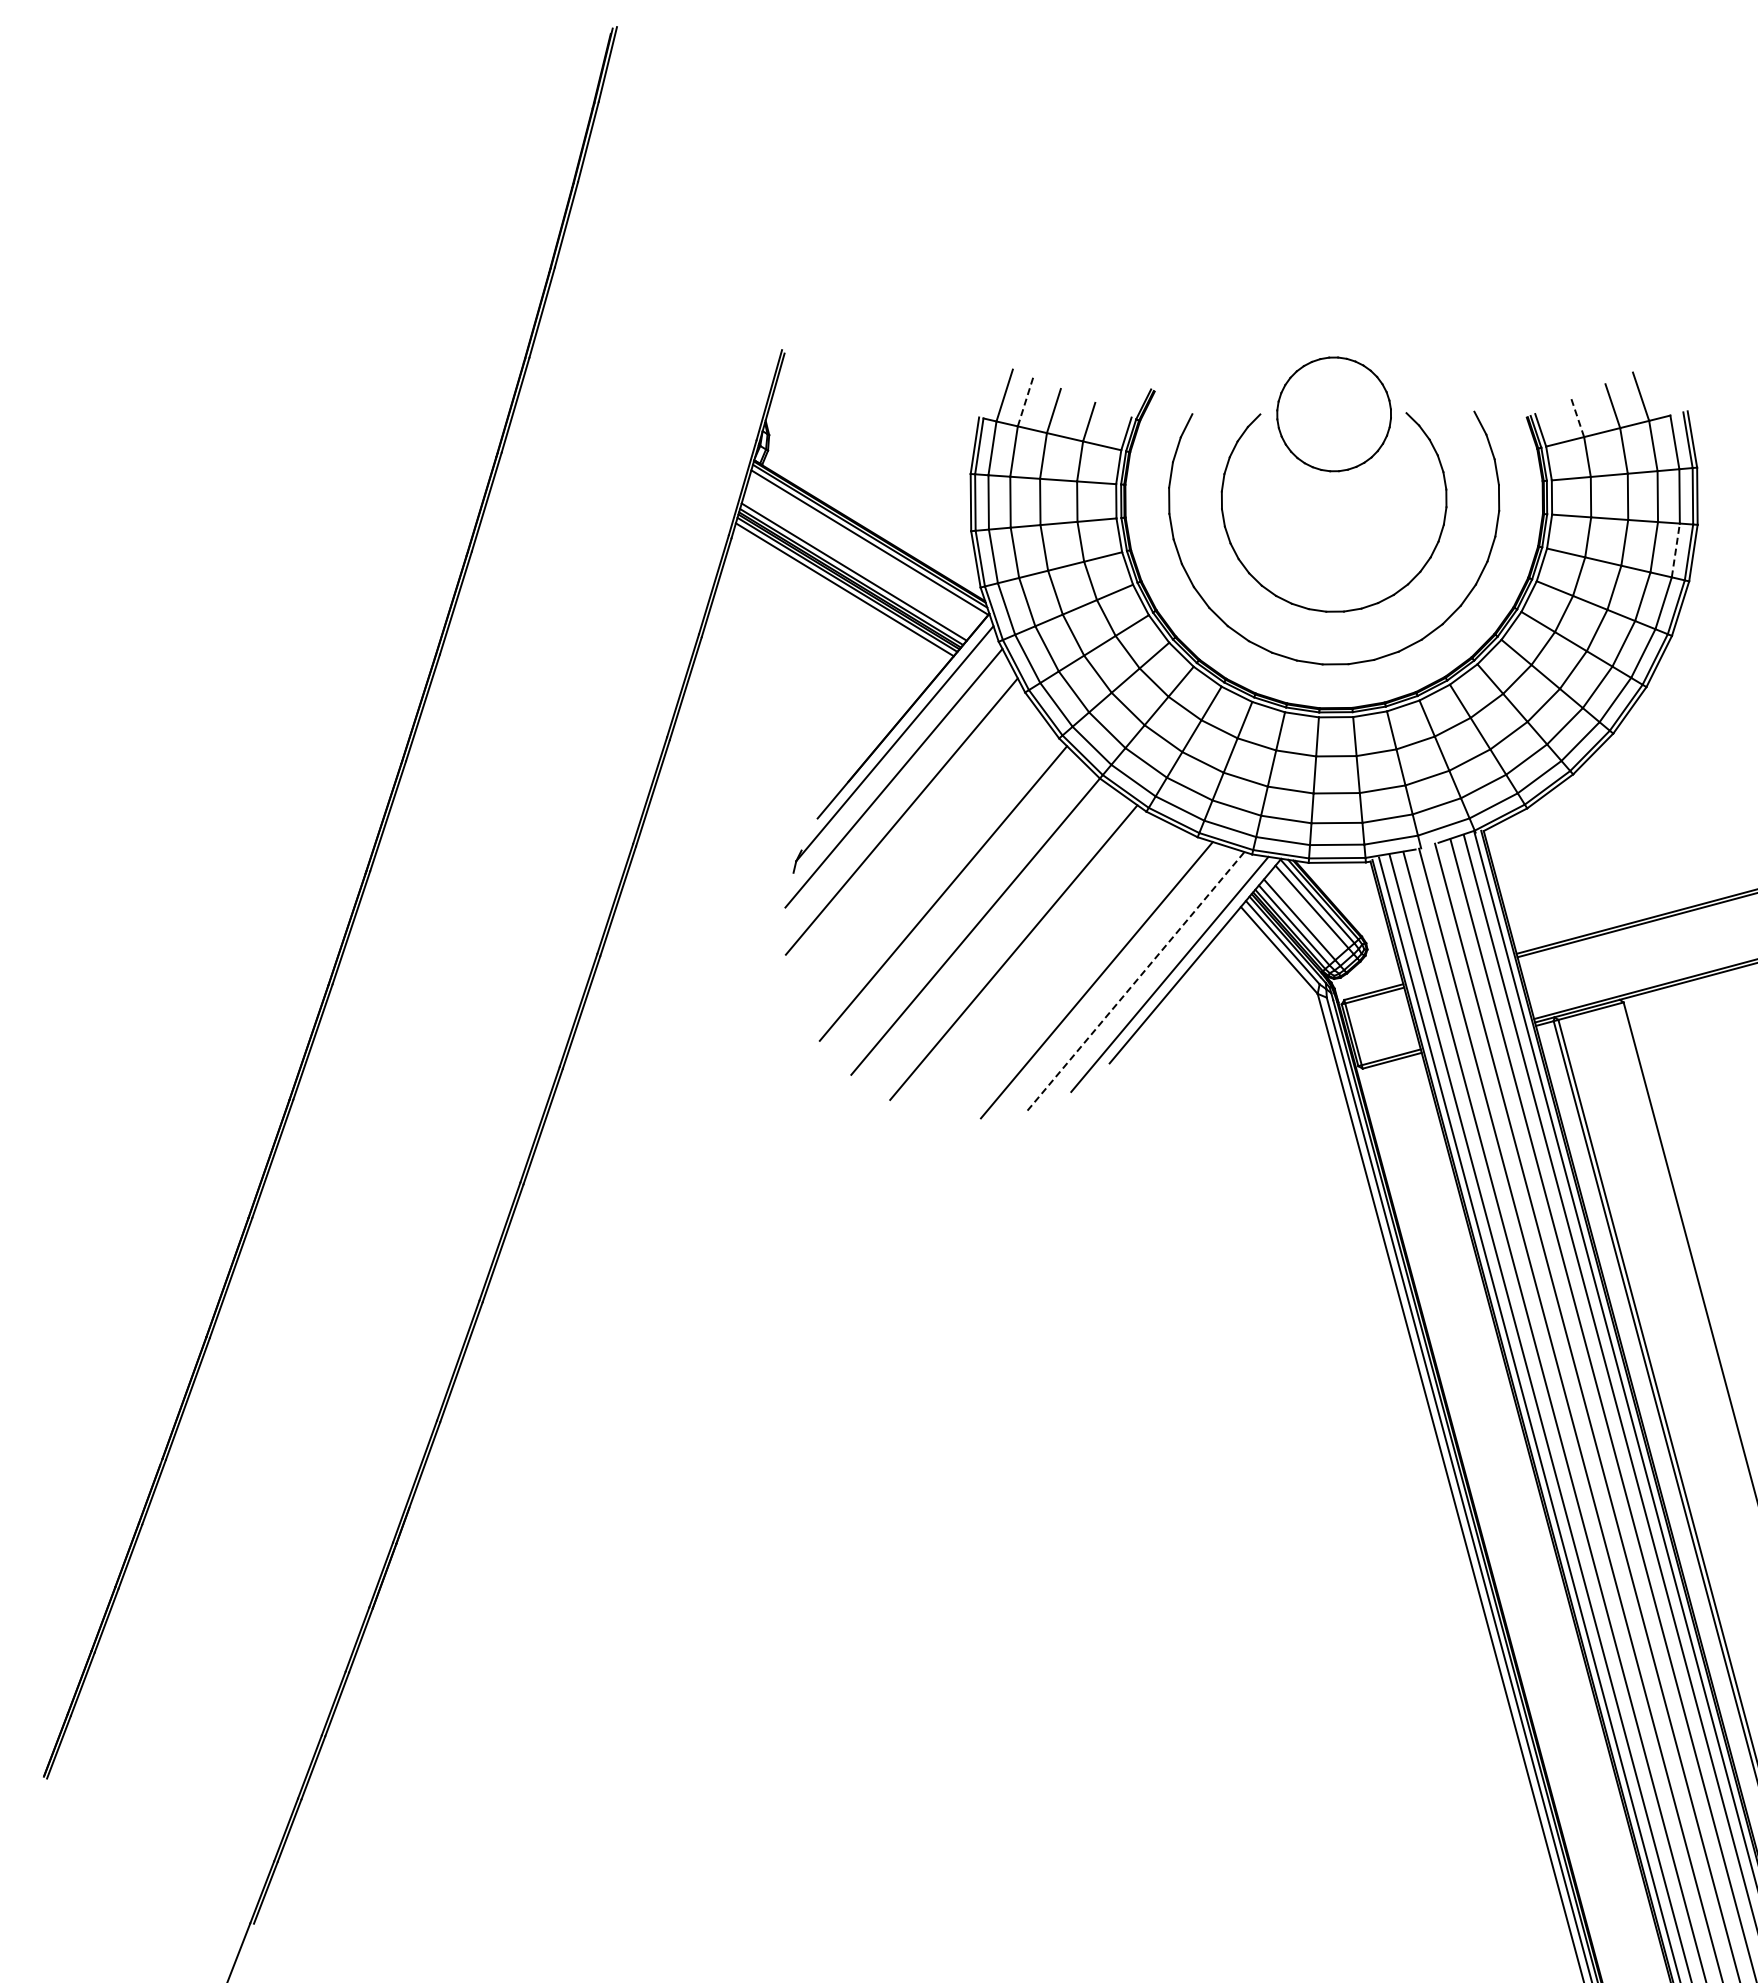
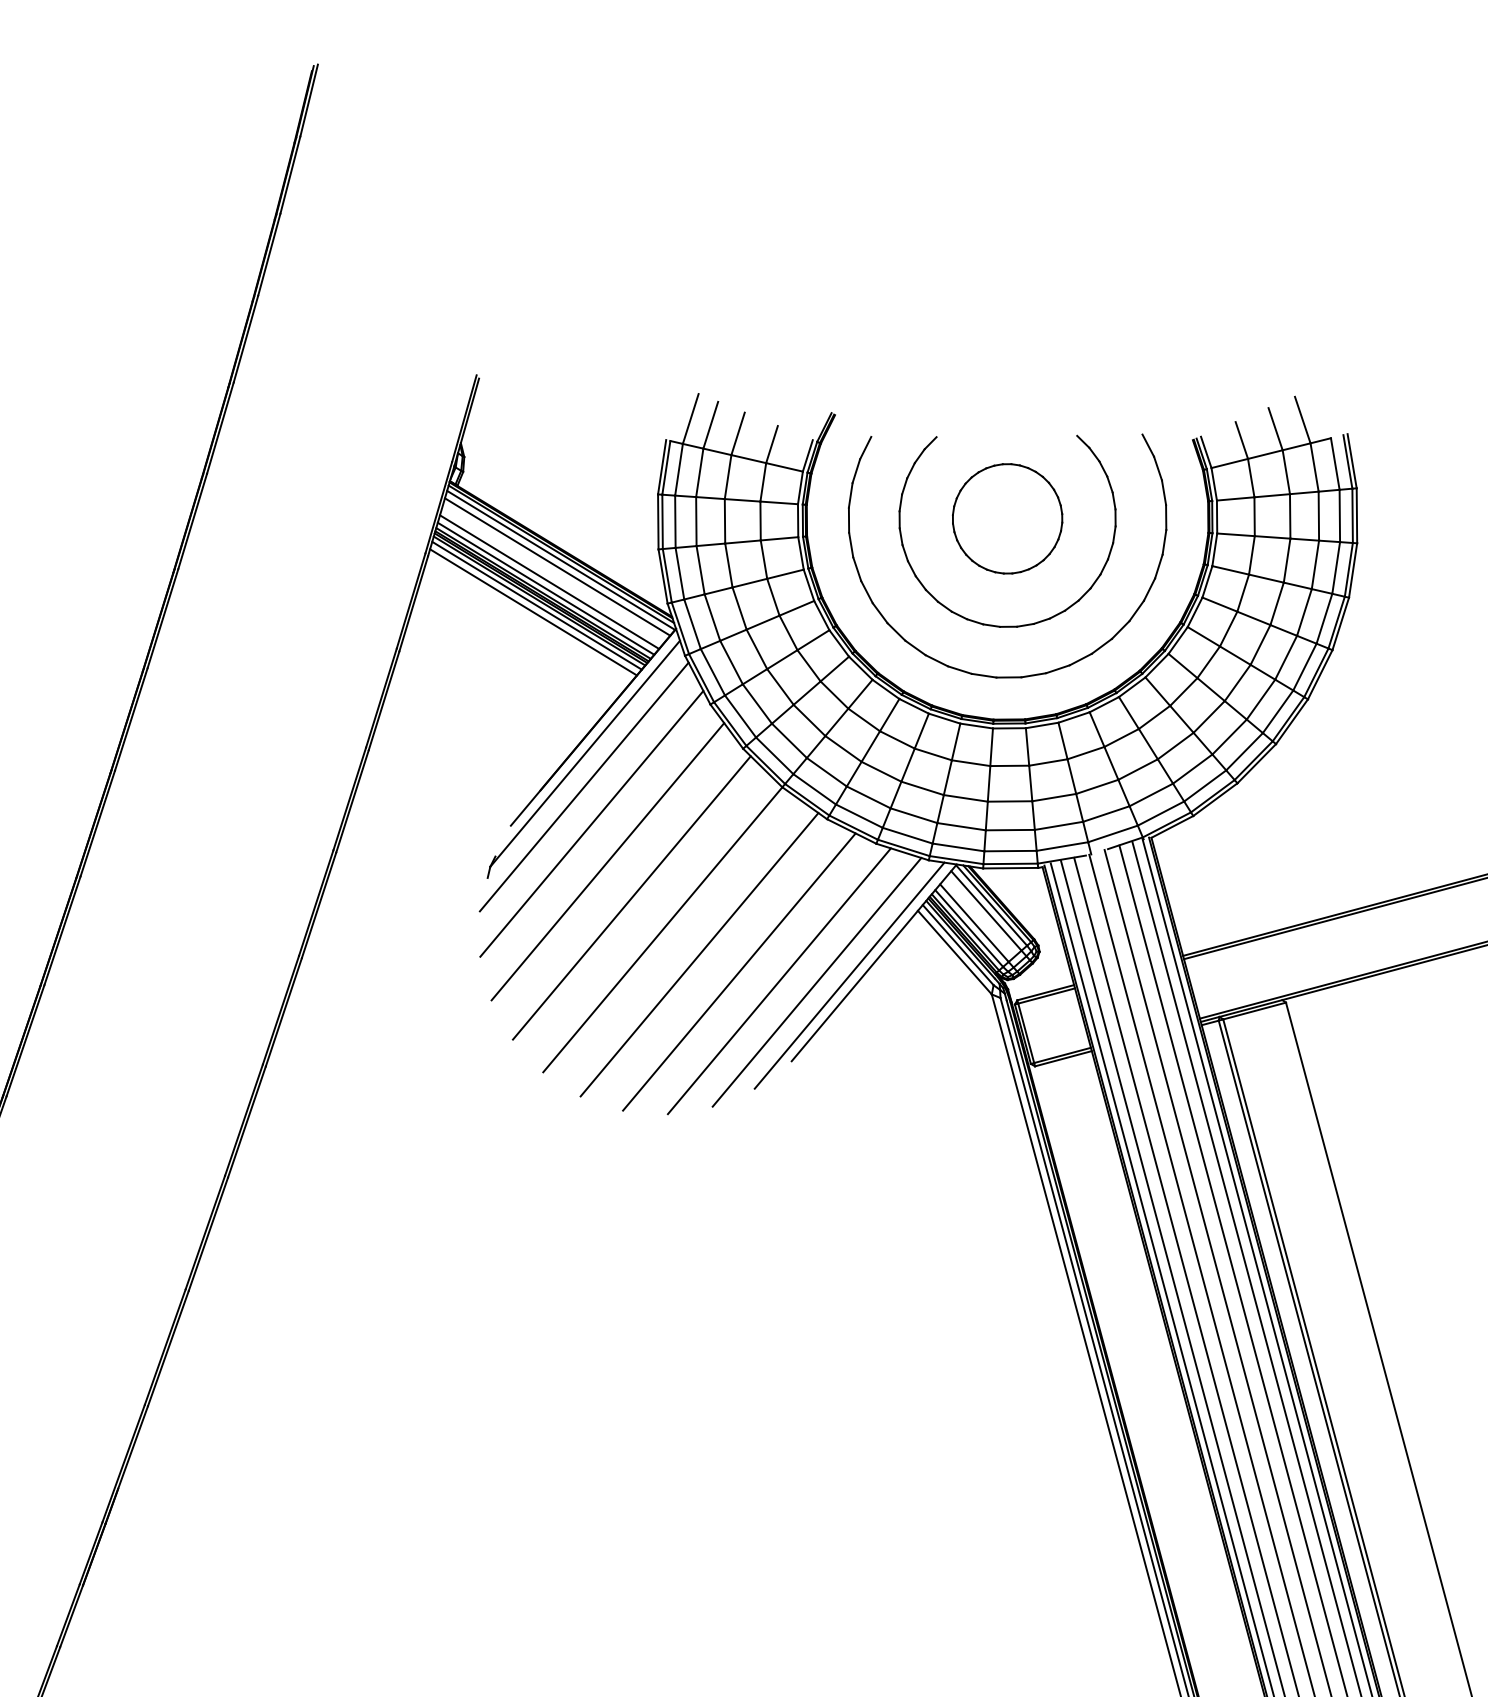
line: (1025, 402) -> (710, 425), dashed -> solid
part: (1333, 414) -> (1006, 518), moved
line: (1577, 417) -> (1241, 440), dashed -> solid
line: (866, 549) -> (557, 567), added
line: (1675, 549) -> (1335, 567), dashed -> solid
line: (857, 564) -> (549, 581), added
line: (840, 596) -> (532, 612), added
line: (918, 855) -> (607, 861), added
line: (1055, 970) -> (739, 971), added
line: (1136, 981) -> (817, 982), dashed -> solid

